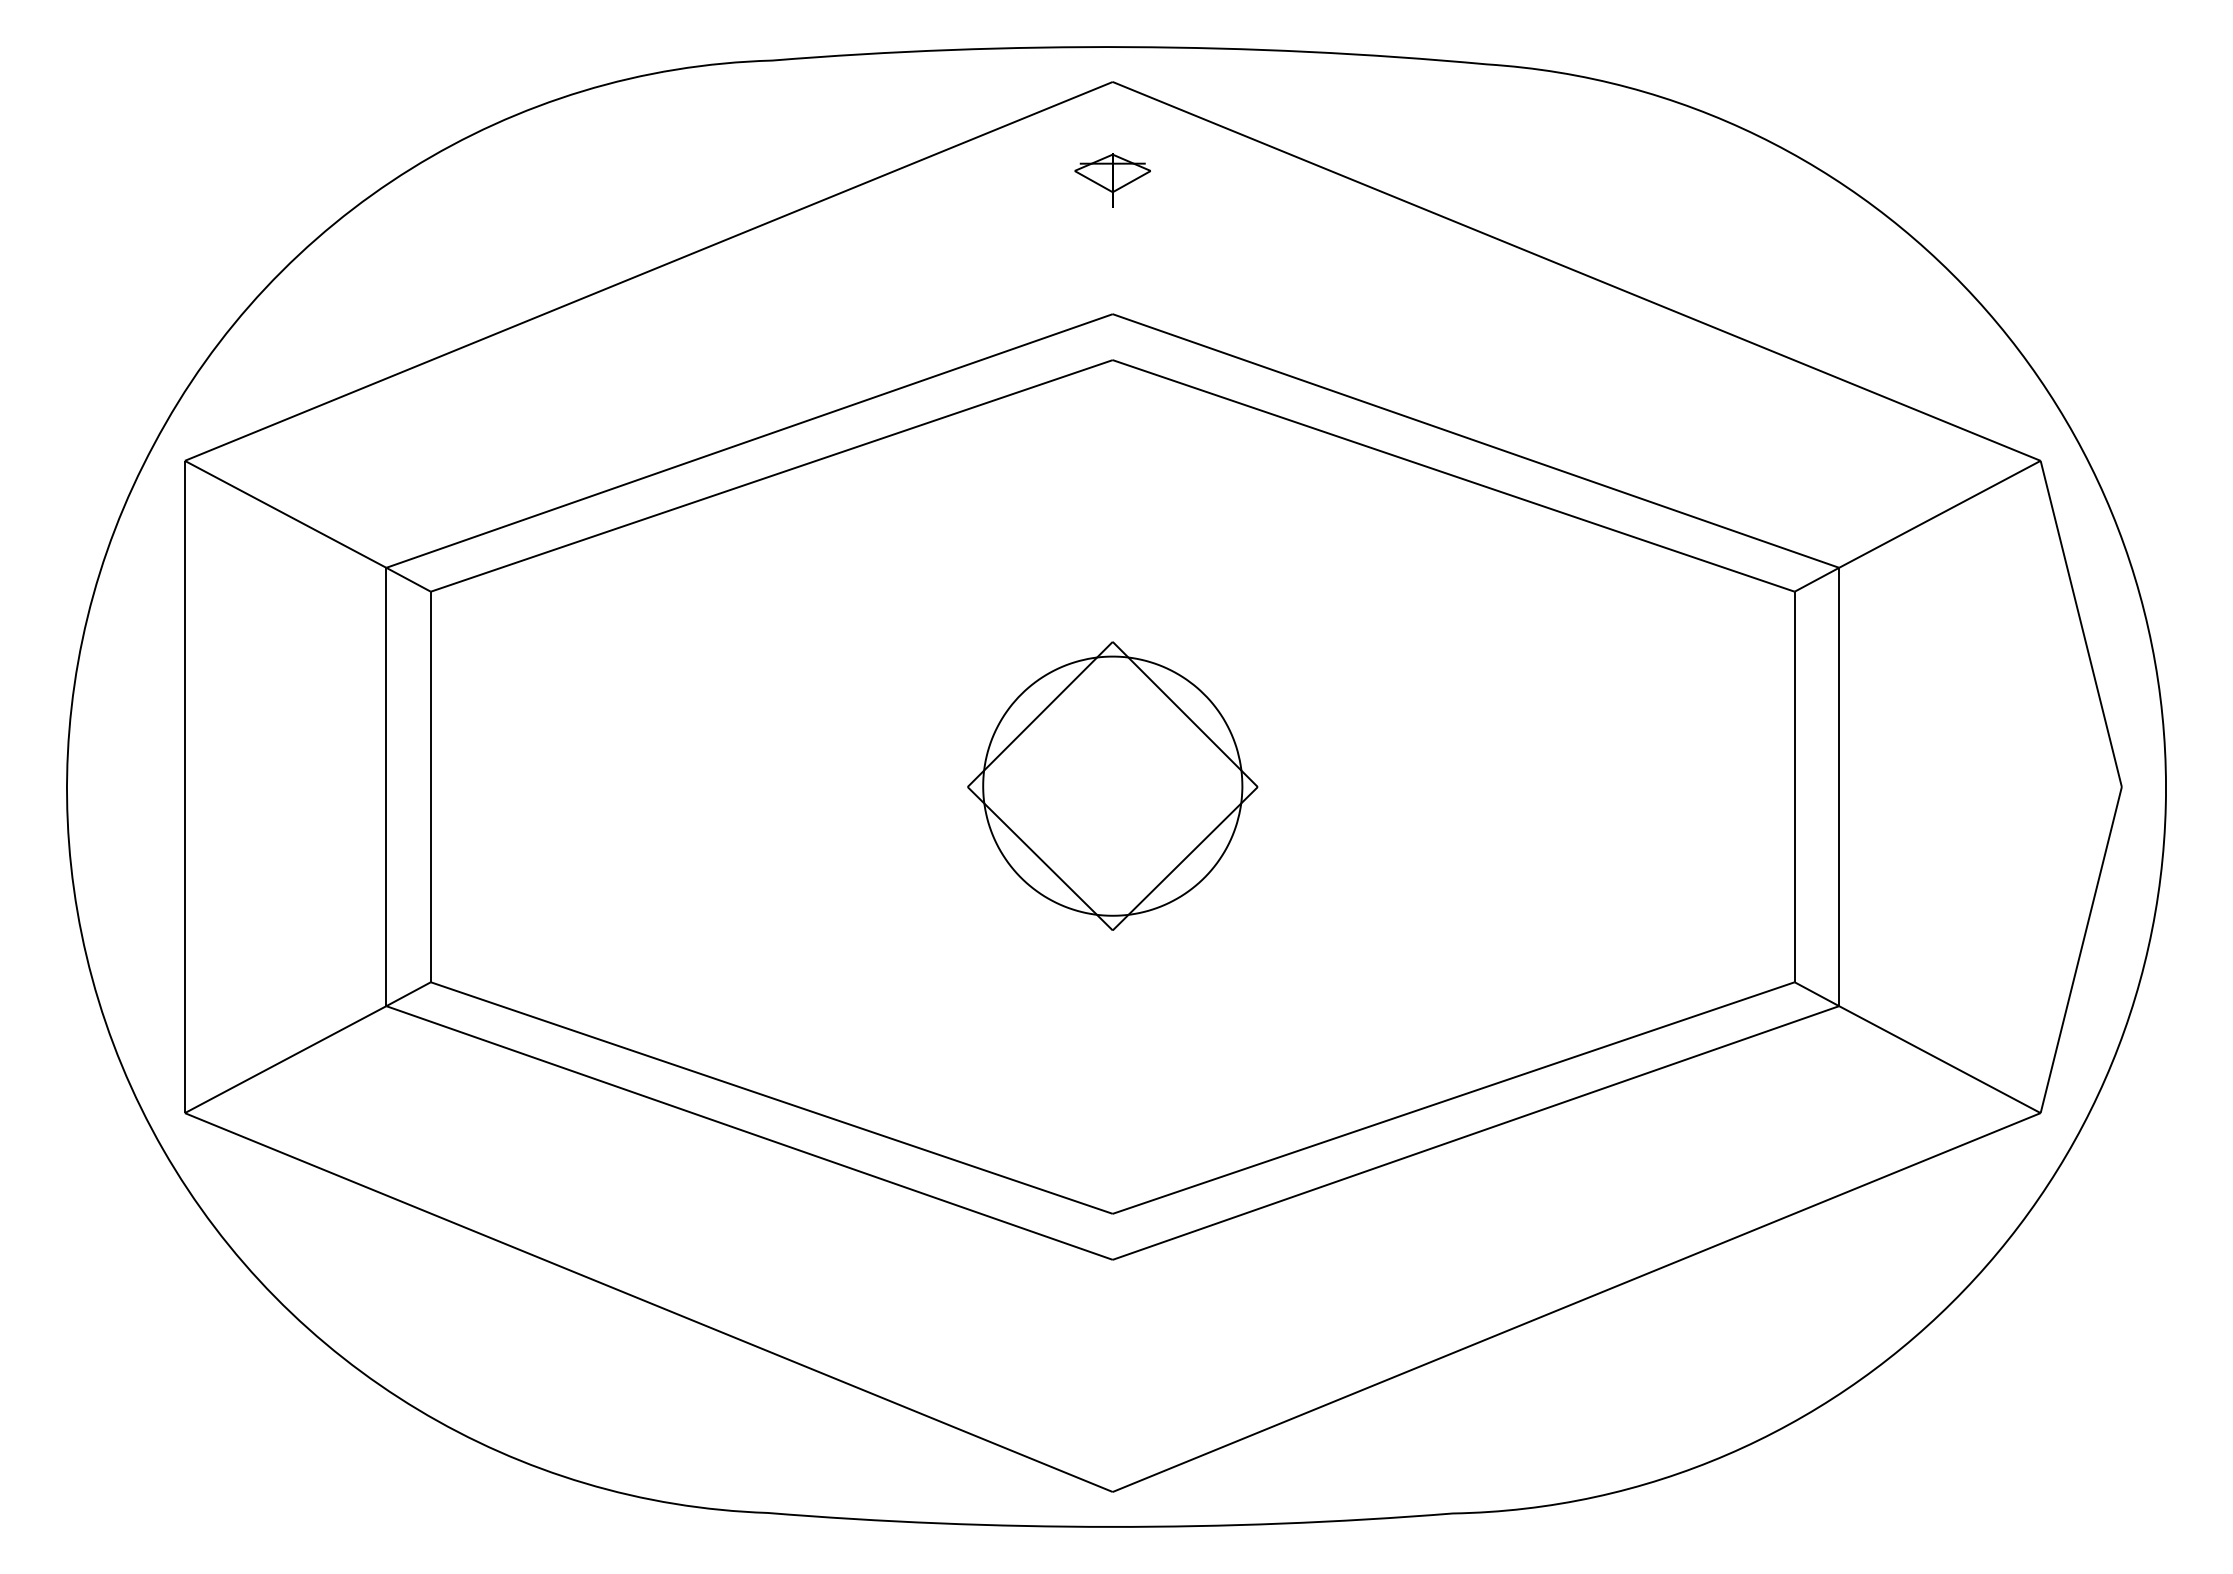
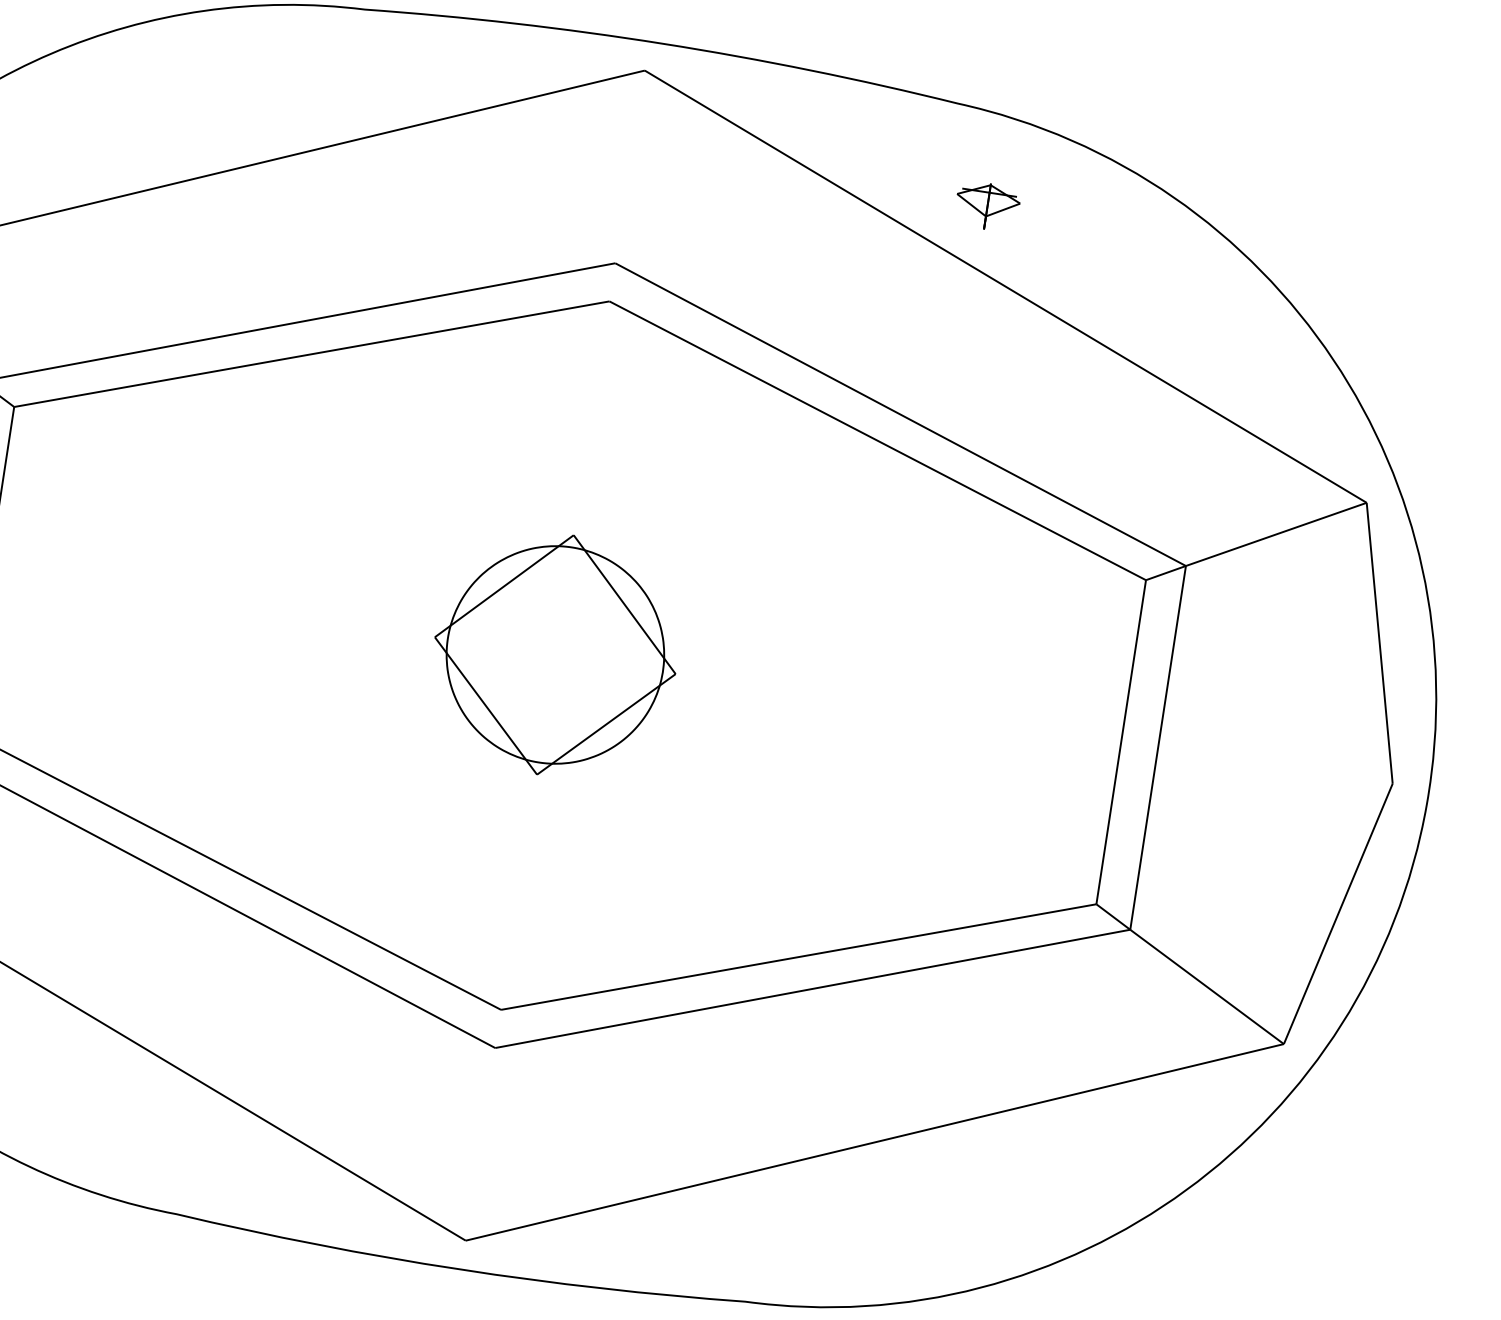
part: (1112, 180) -> (987, 206), moved

